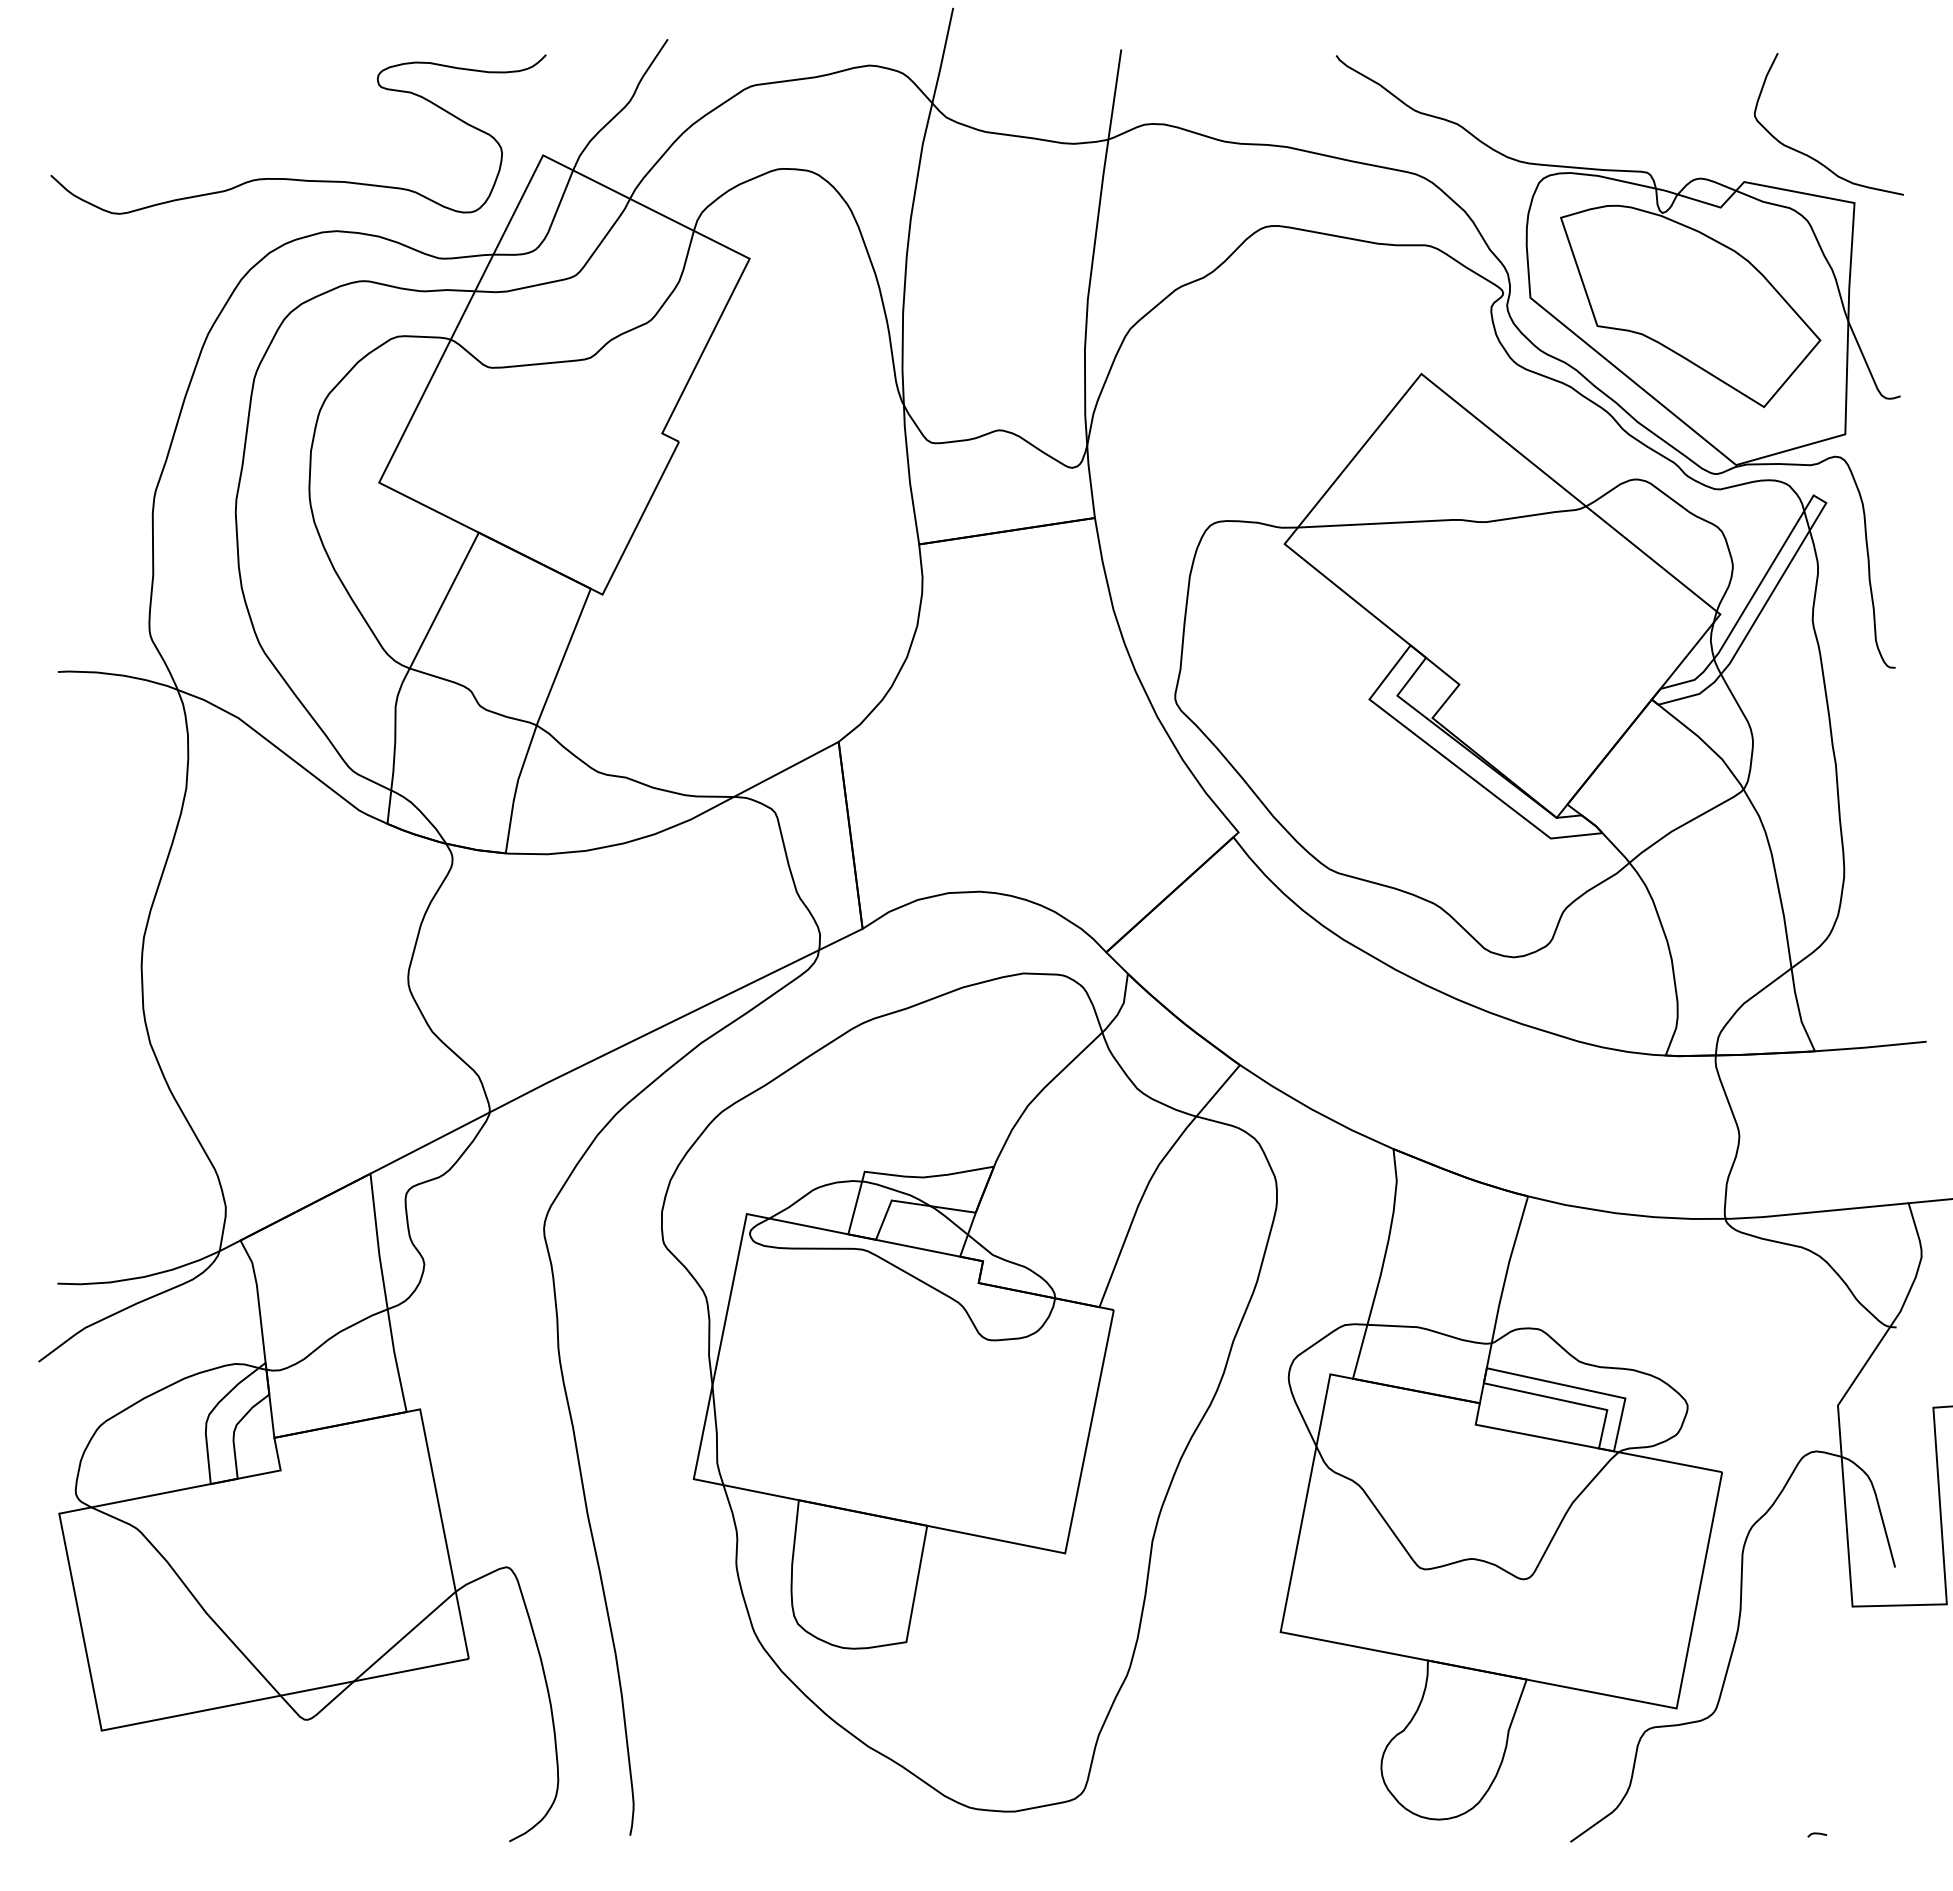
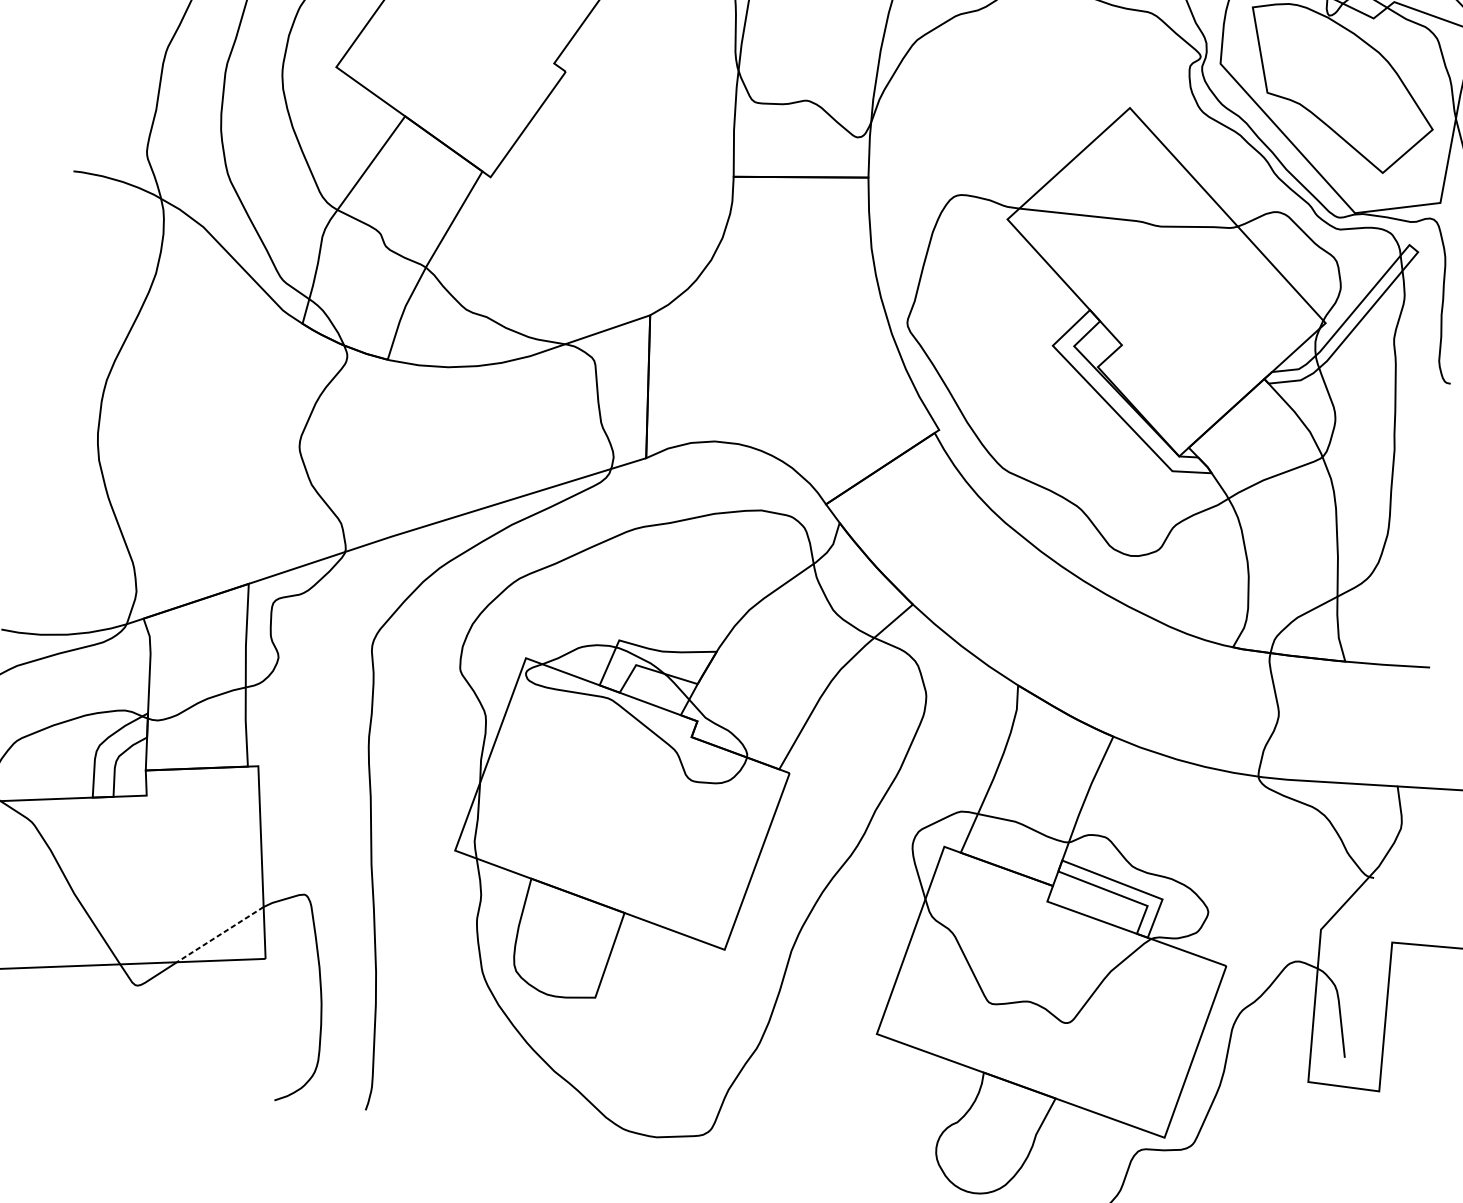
line: (404, 1636) -> (219, 934), solid -> dashed

